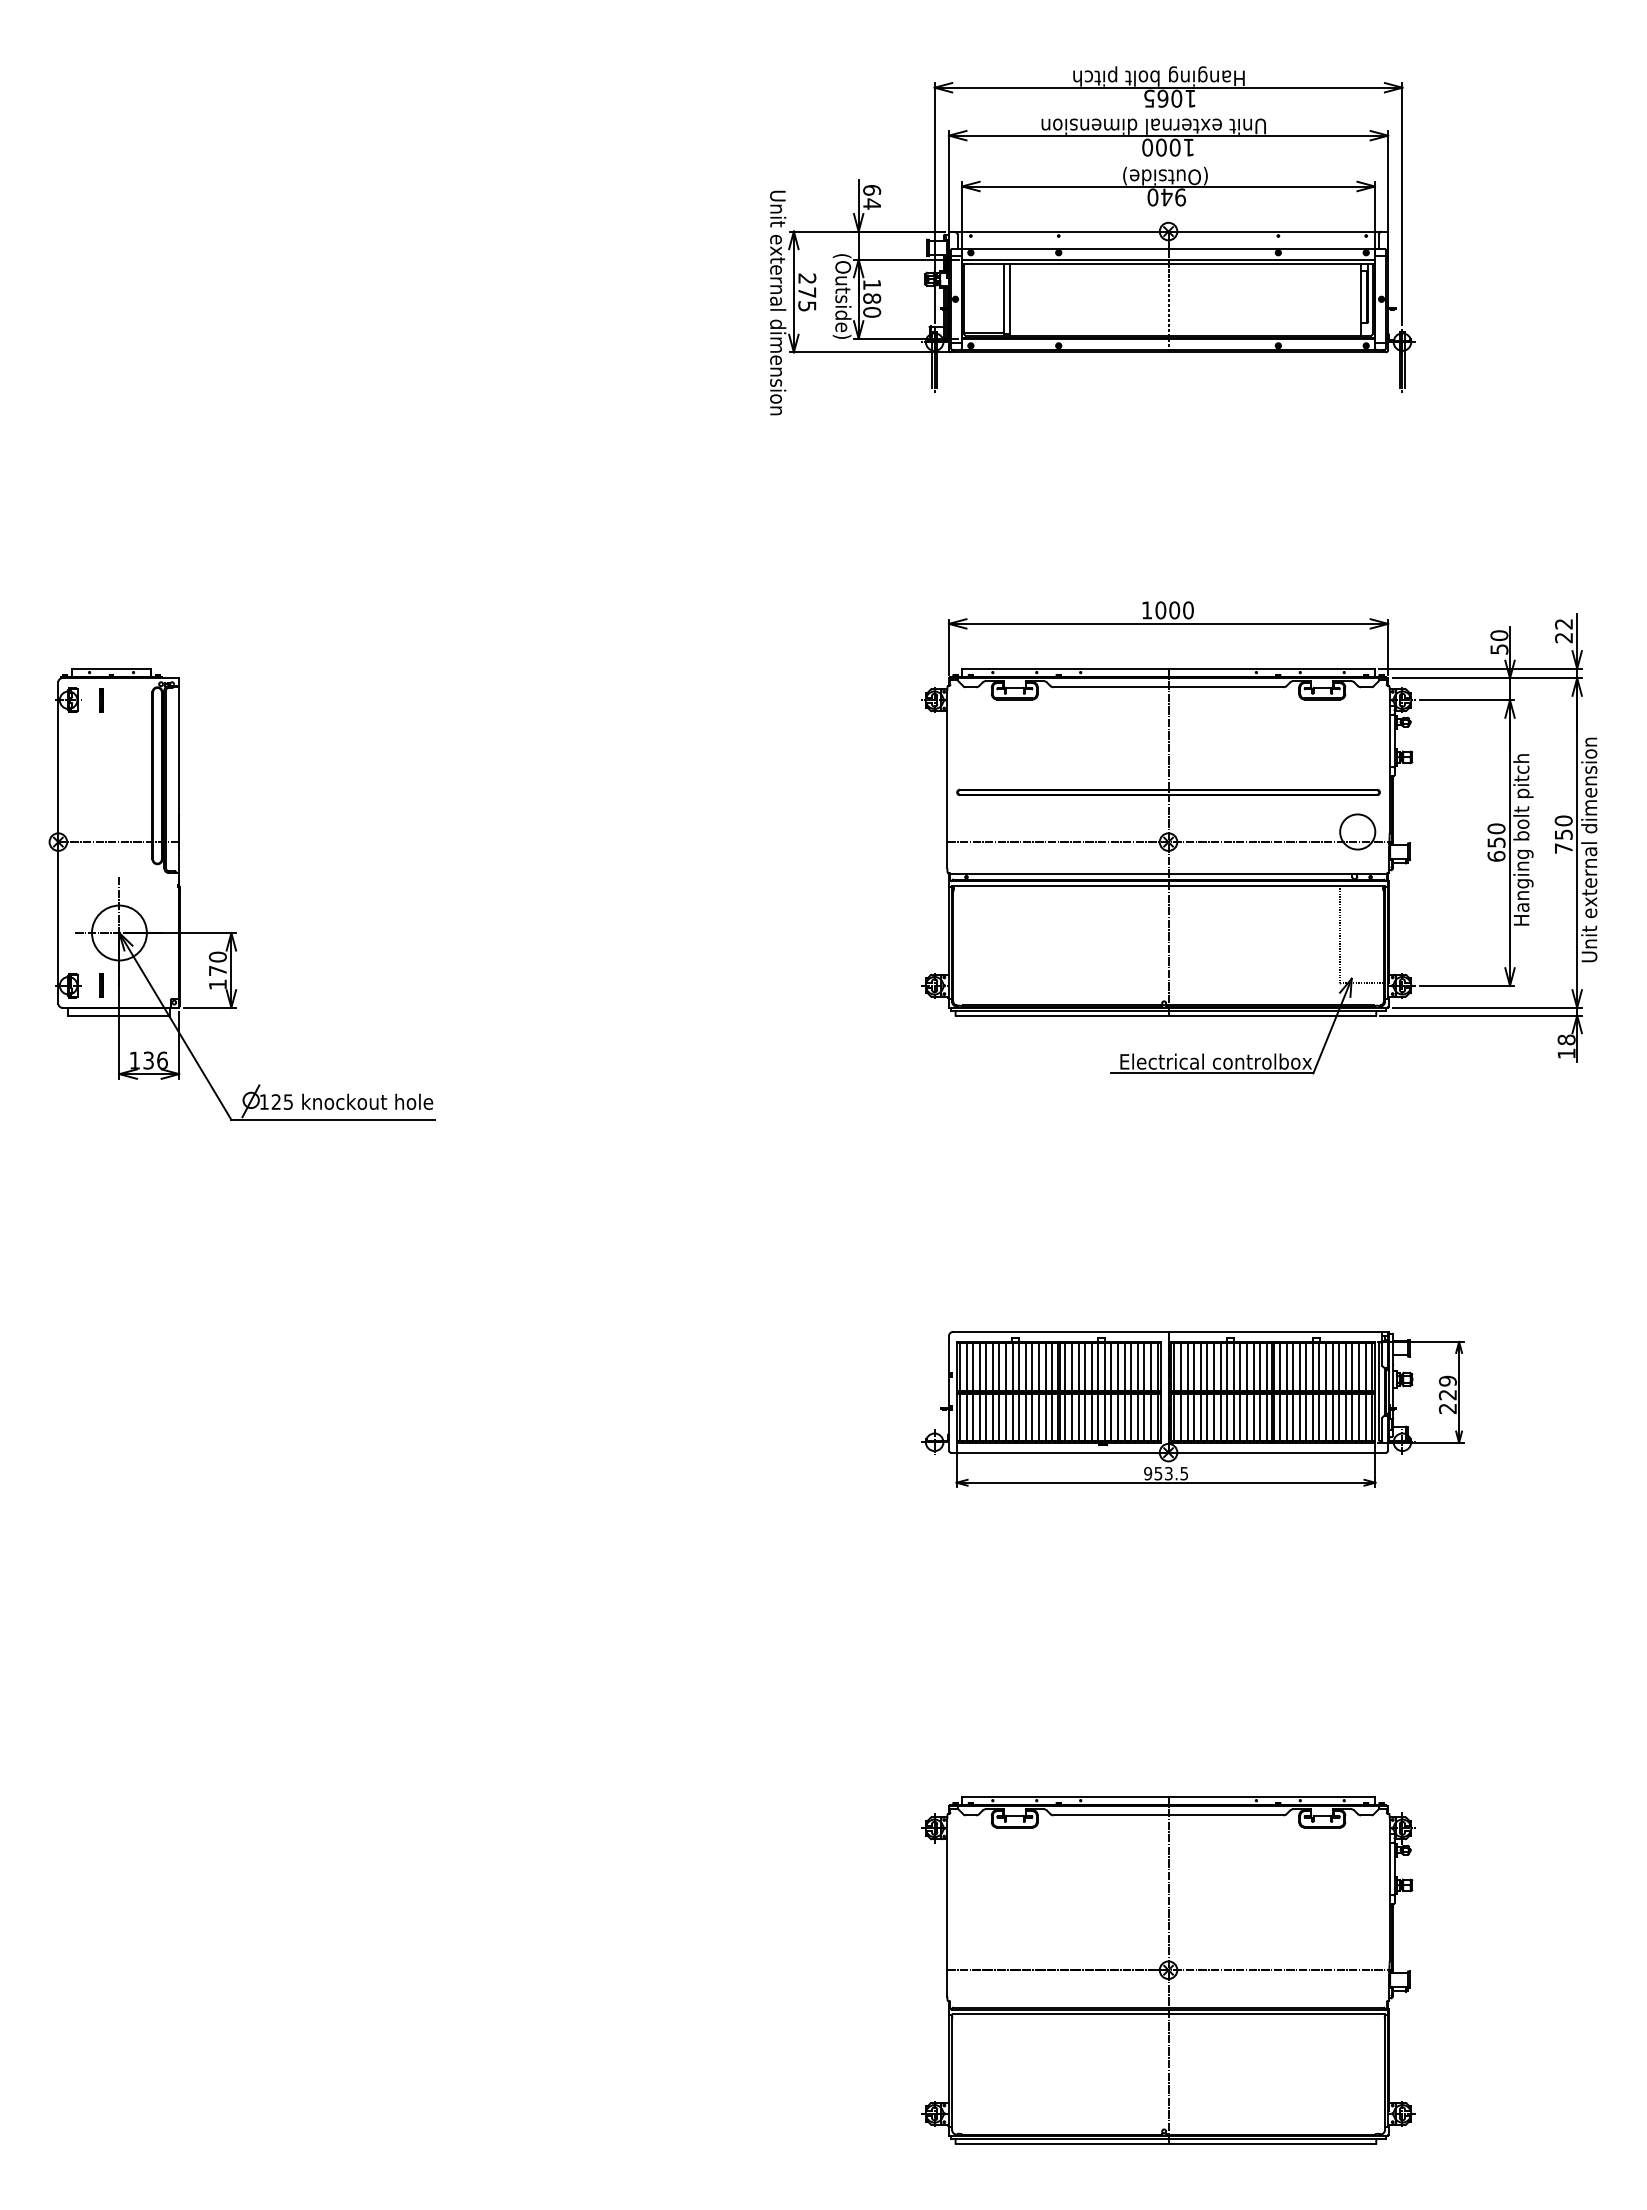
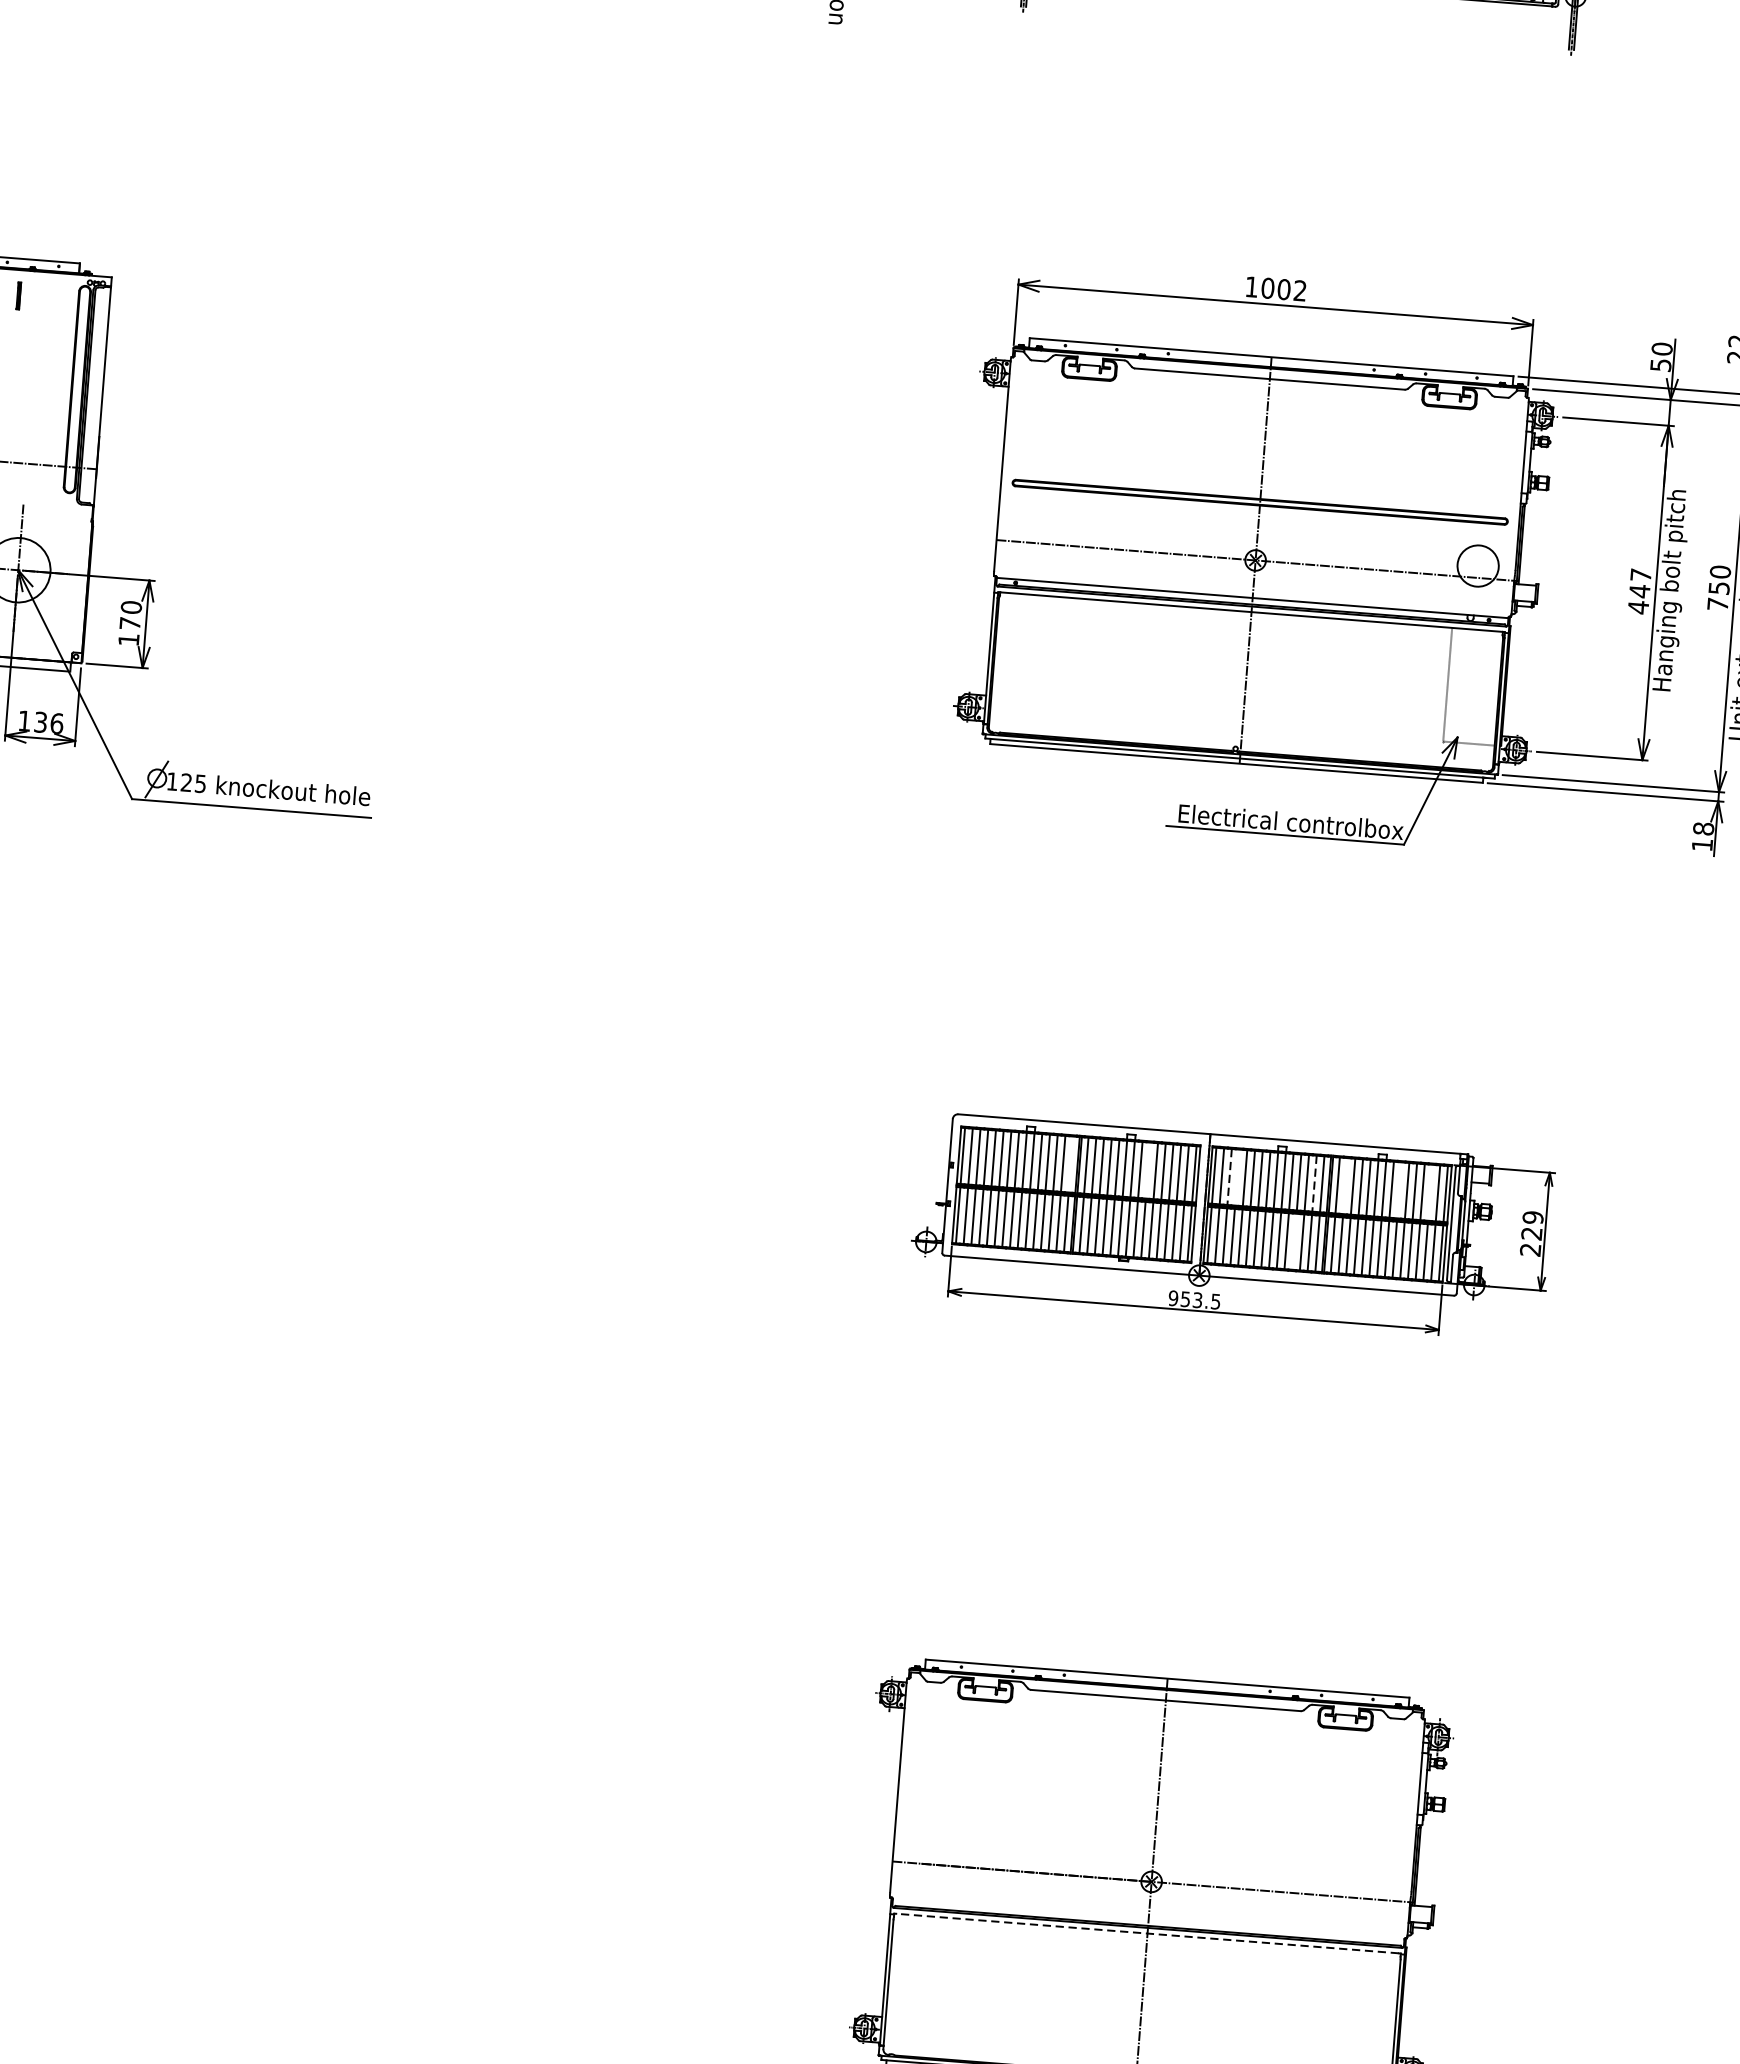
text: (1188, 610) -> (1300, 290), 1000 -> 1002
text: (1496, 842) -> (1639, 591), 650 -> 447
line: (1052, 1366) -> (1071, 1164), removed
line: (1118, 1366) -> (1148, 1170), removed
line: (1187, 1366) -> (1229, 1176), solid -> dashed
line: (1194, 1366) -> (1237, 1177), removed
line: (1260, 1366) -> (1314, 1183), solid -> dashed
line: (1286, 1366) -> (1345, 1185), removed
line: (1332, 1366) -> (1399, 1189), removed
line: (1358, 1366) -> (1429, 1192), removed
line: (1246, 1417) -> (1293, 1241), removed
line: (1168, 2014) -> (1147, 1933), solid -> dashed

